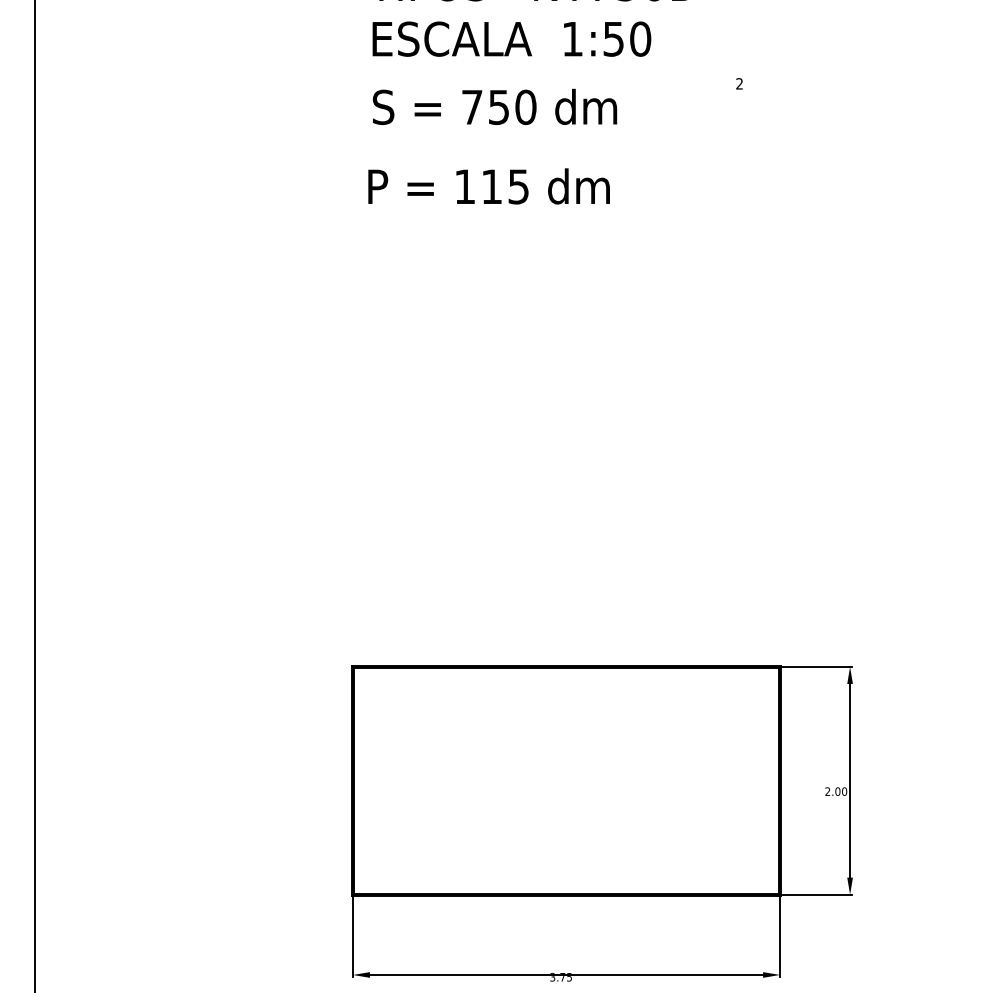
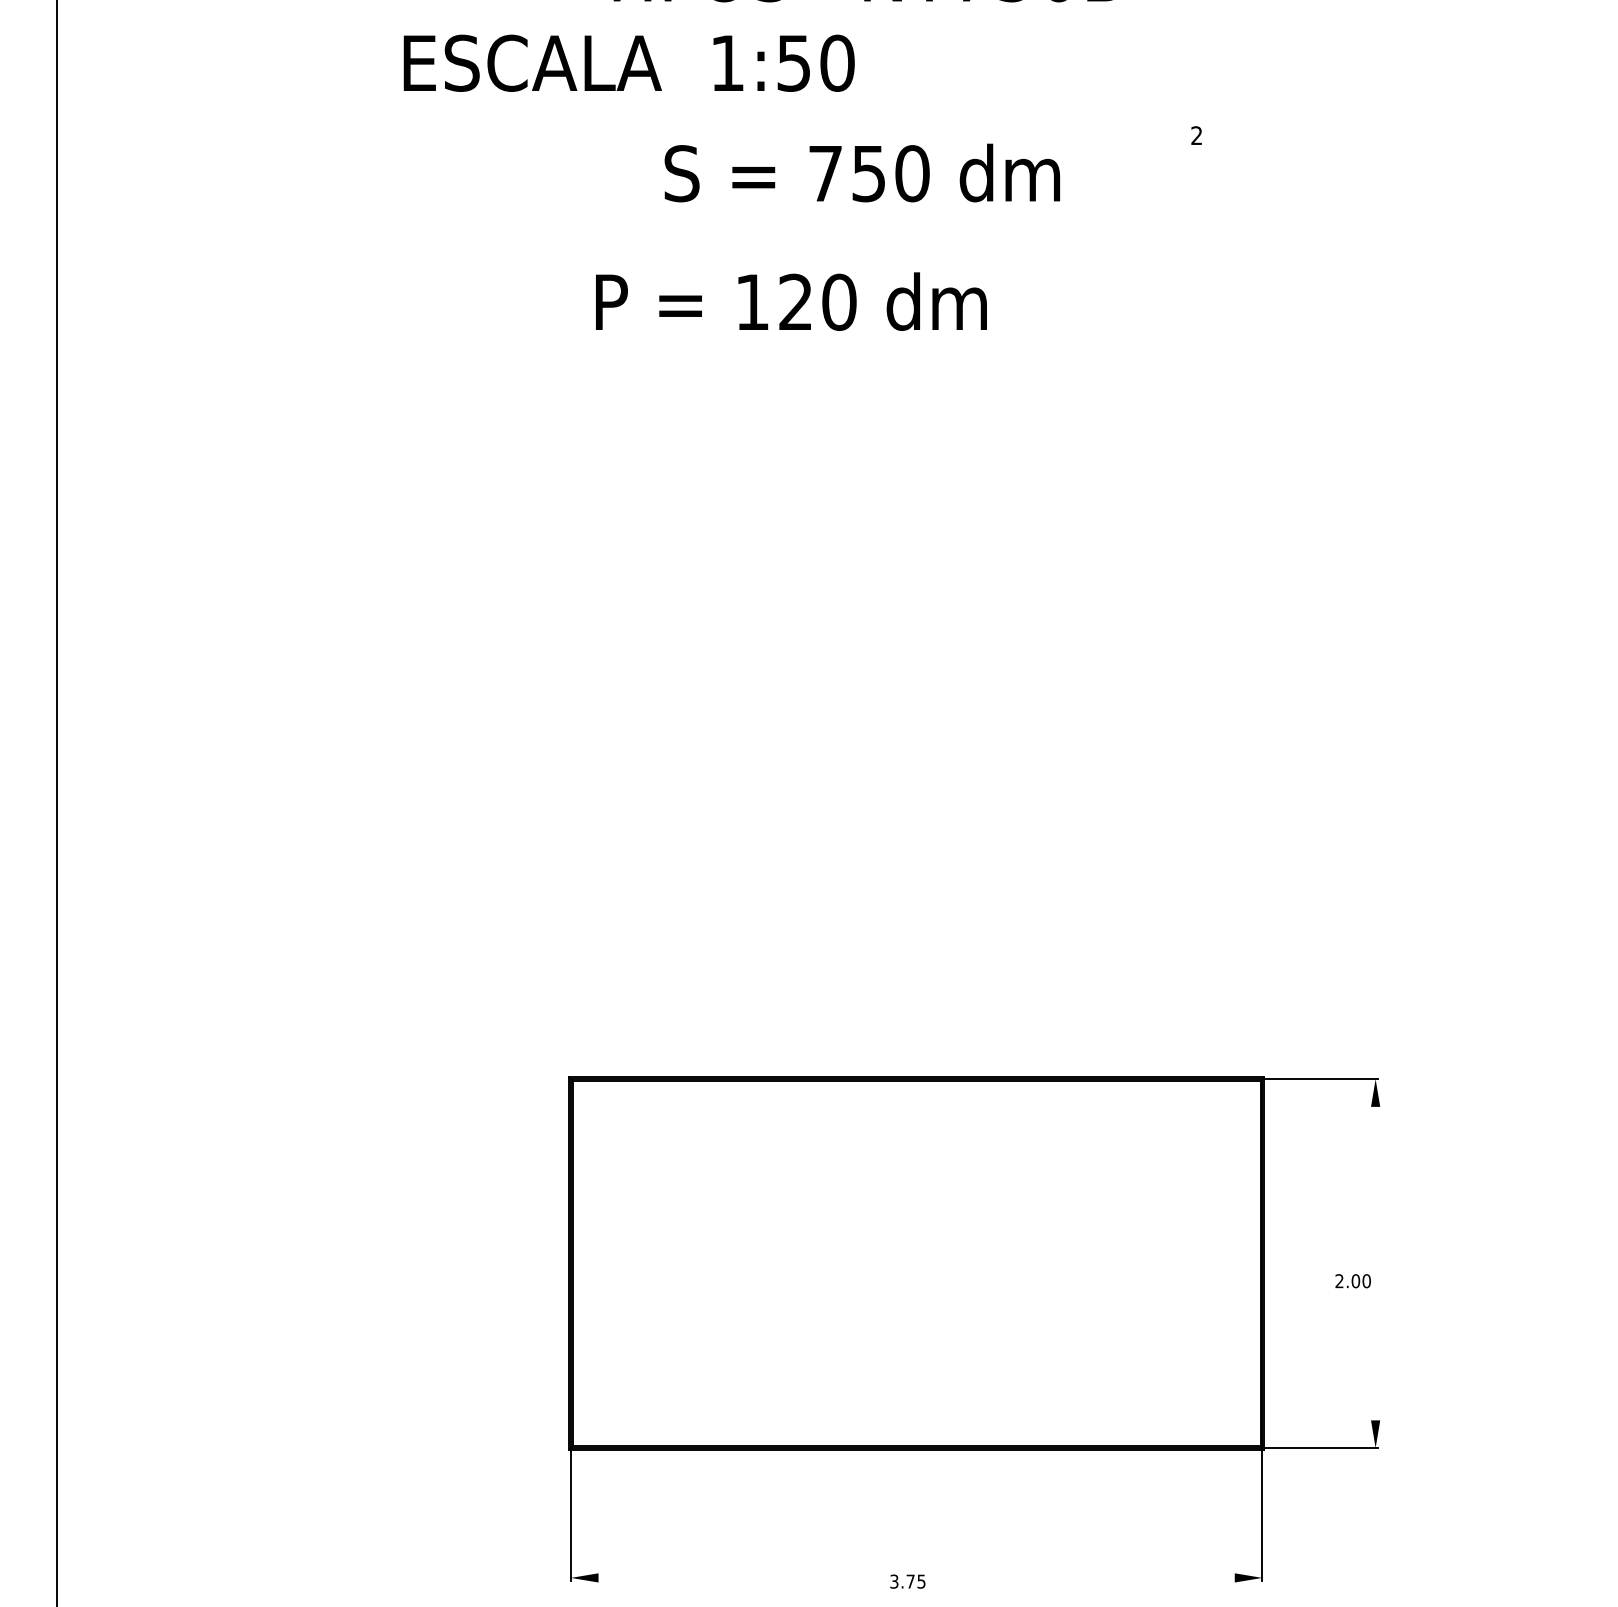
text: (511, 38) -> (628, 62), moved
text: (494, 106) -> (861, 172), moved
text: (505, 186) -> (817, 301), 115 -> 120
line: (850, 780) -> (1376, 1263), removed
line: (566, 974) -> (916, 1577), removed

